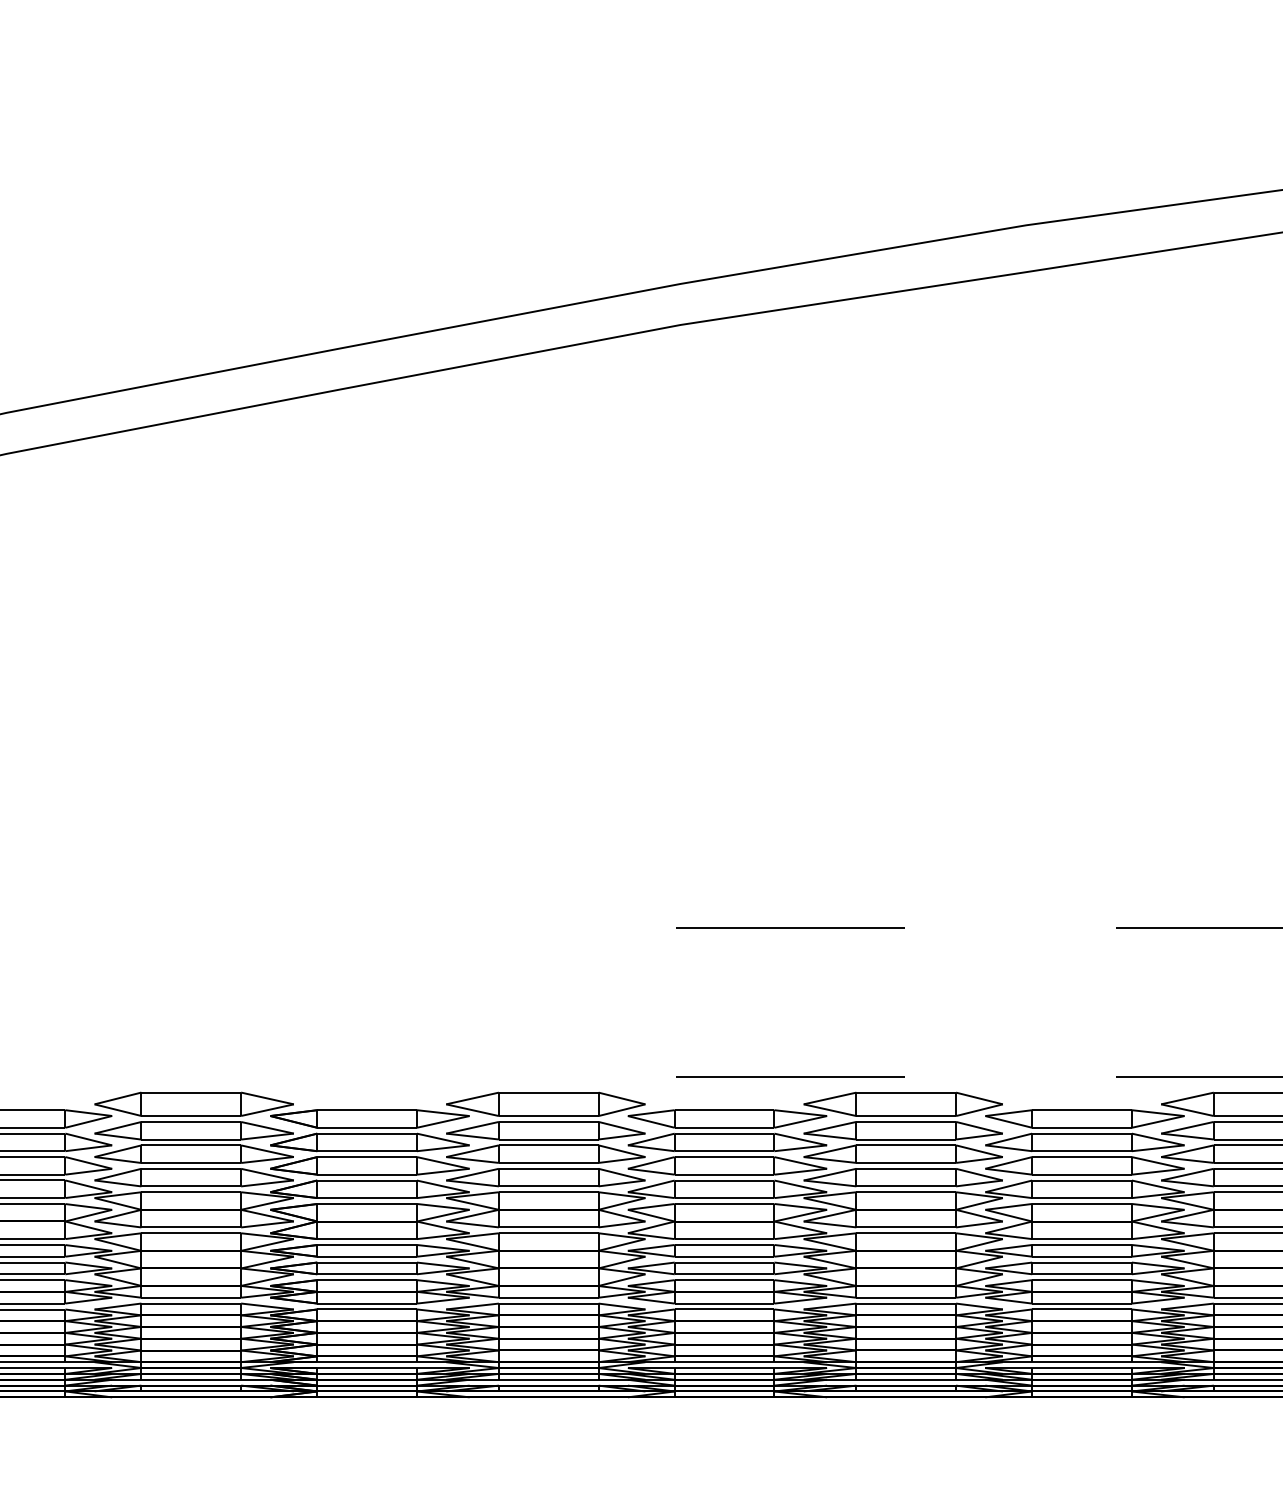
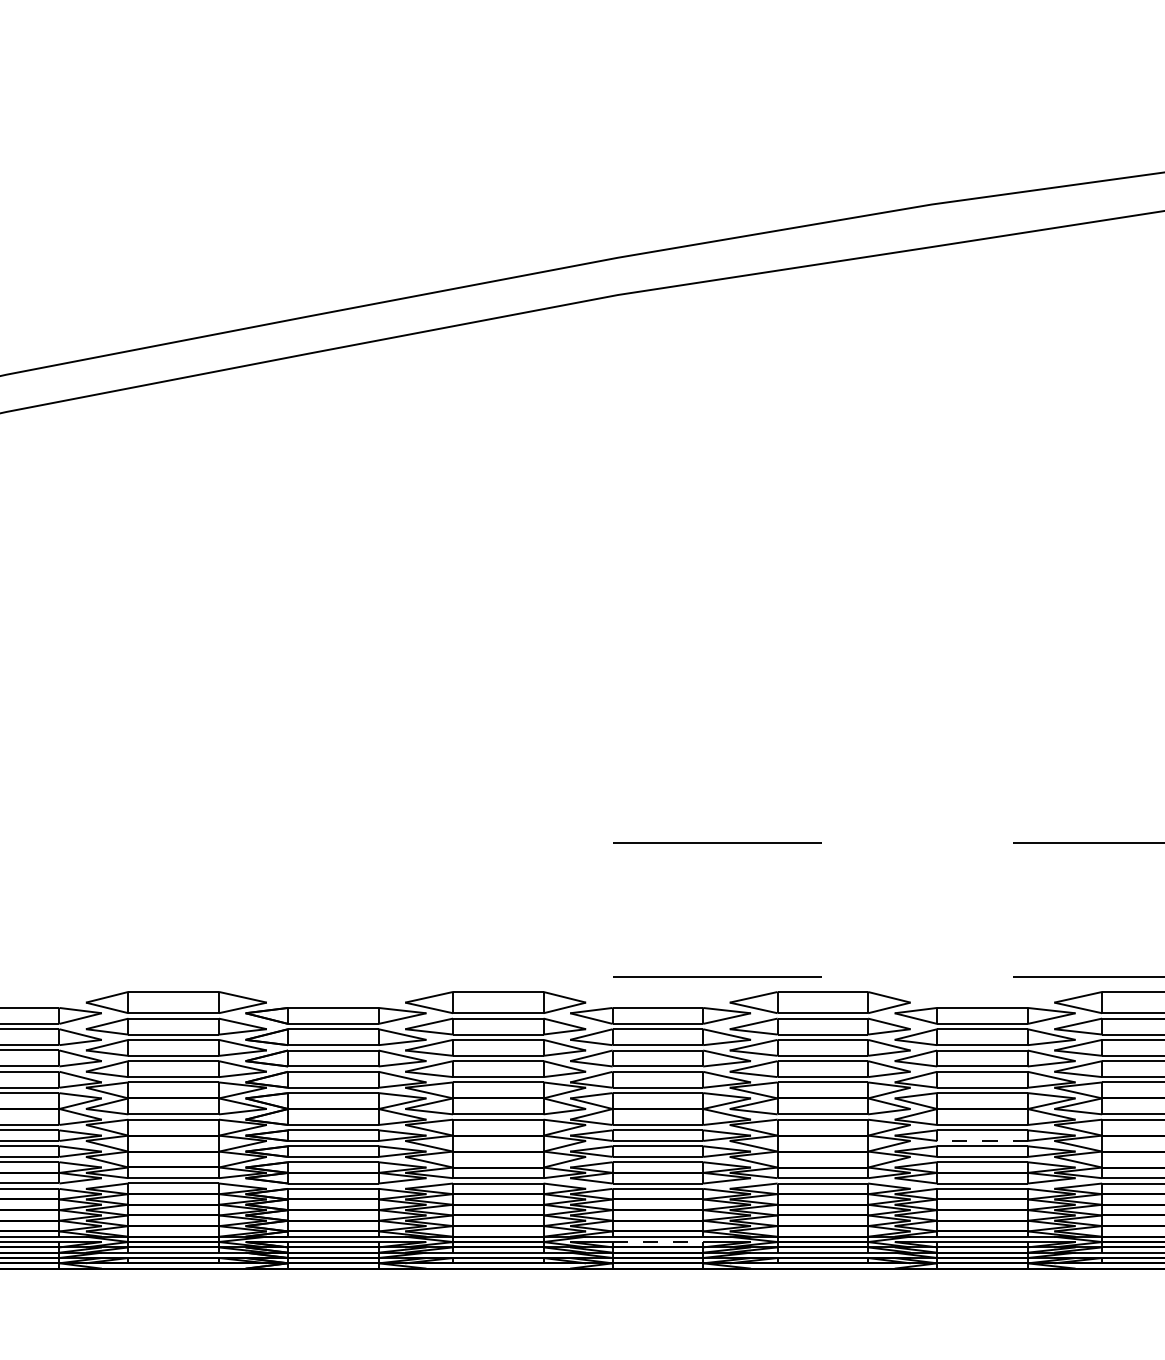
line: (1080, 1256) -> (981, 1140), solid -> dashed
line: (725, 1368) -> (658, 1242), solid -> dashed

